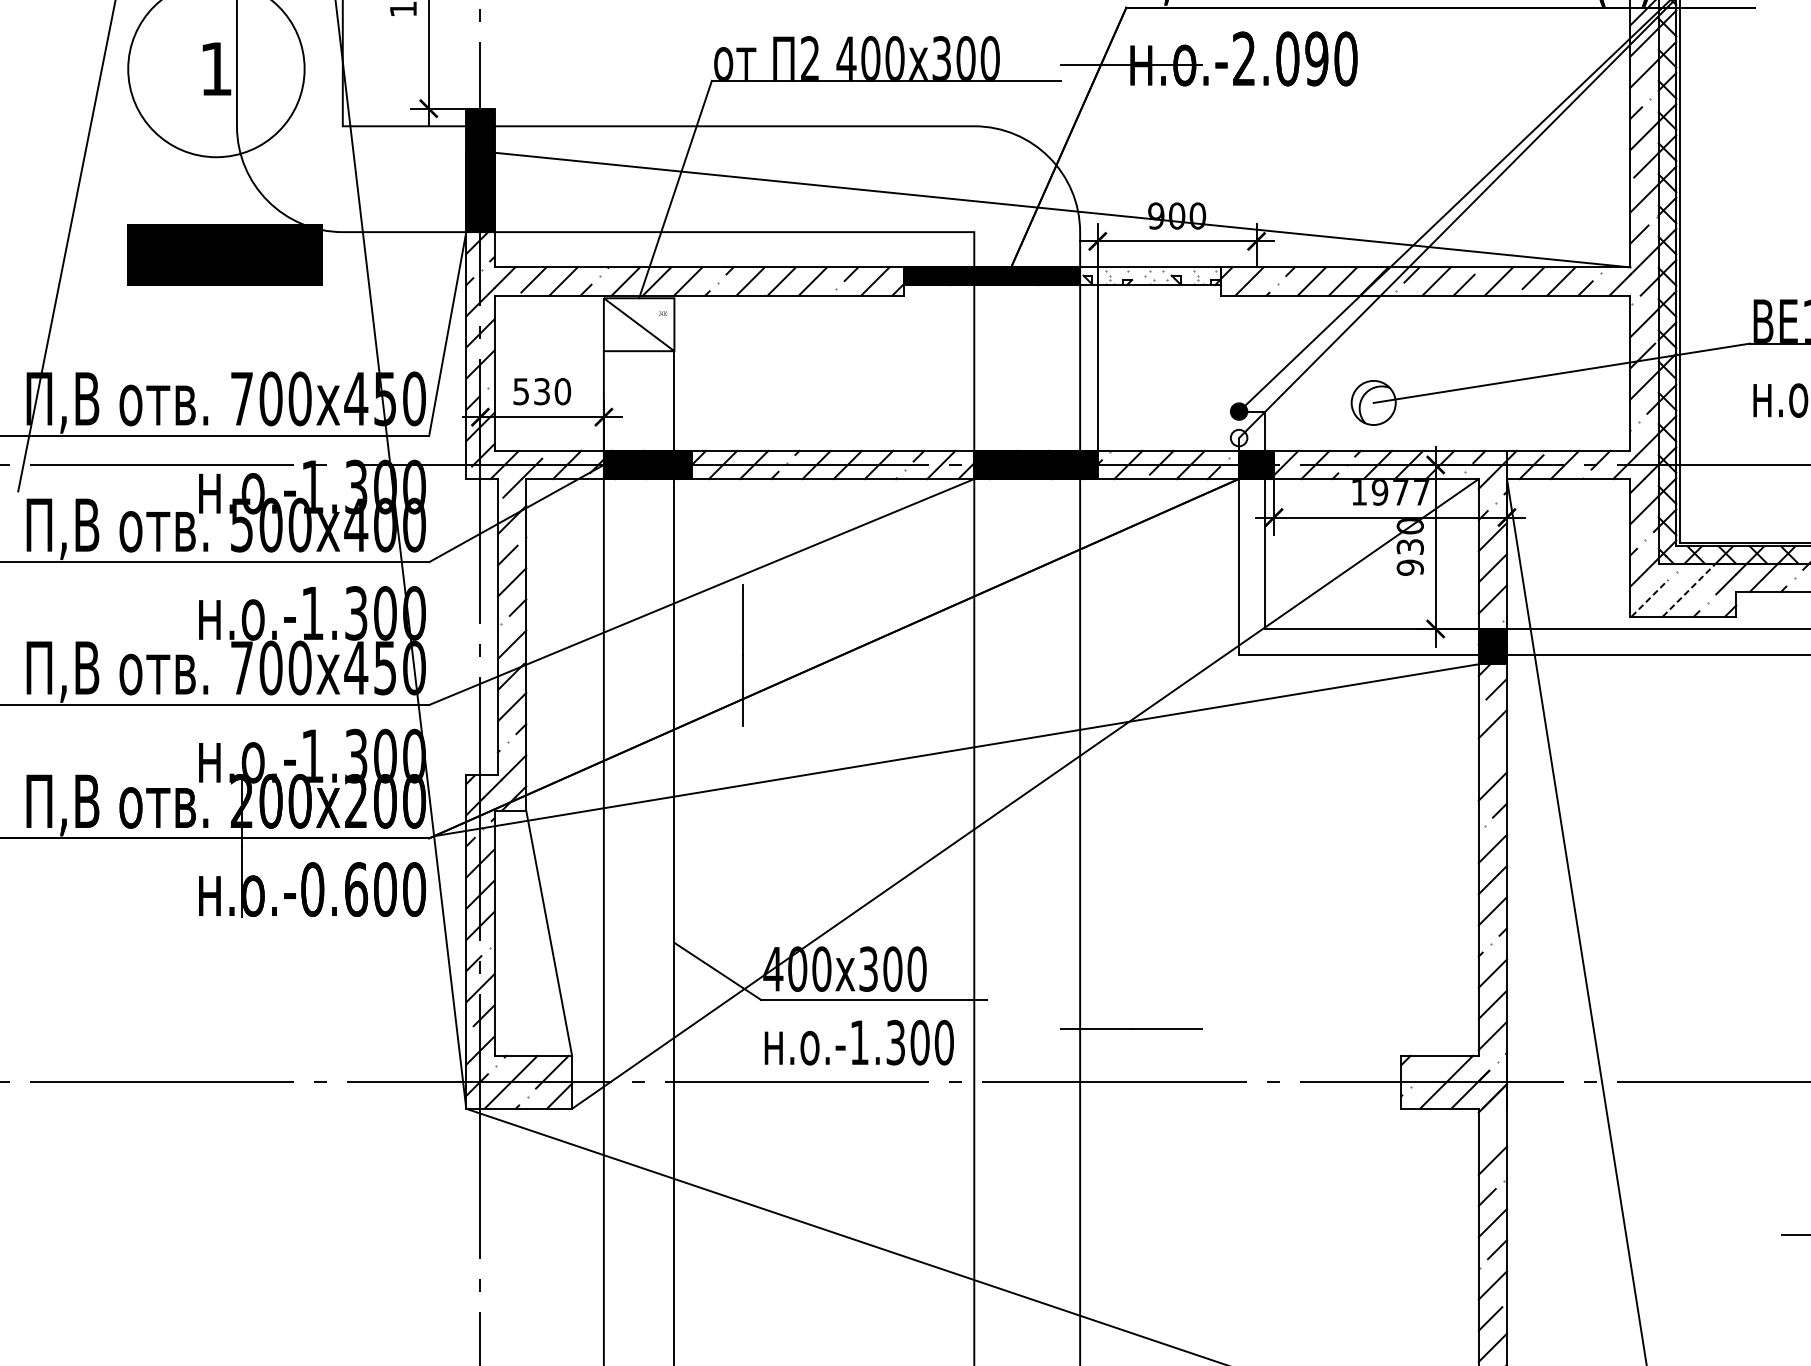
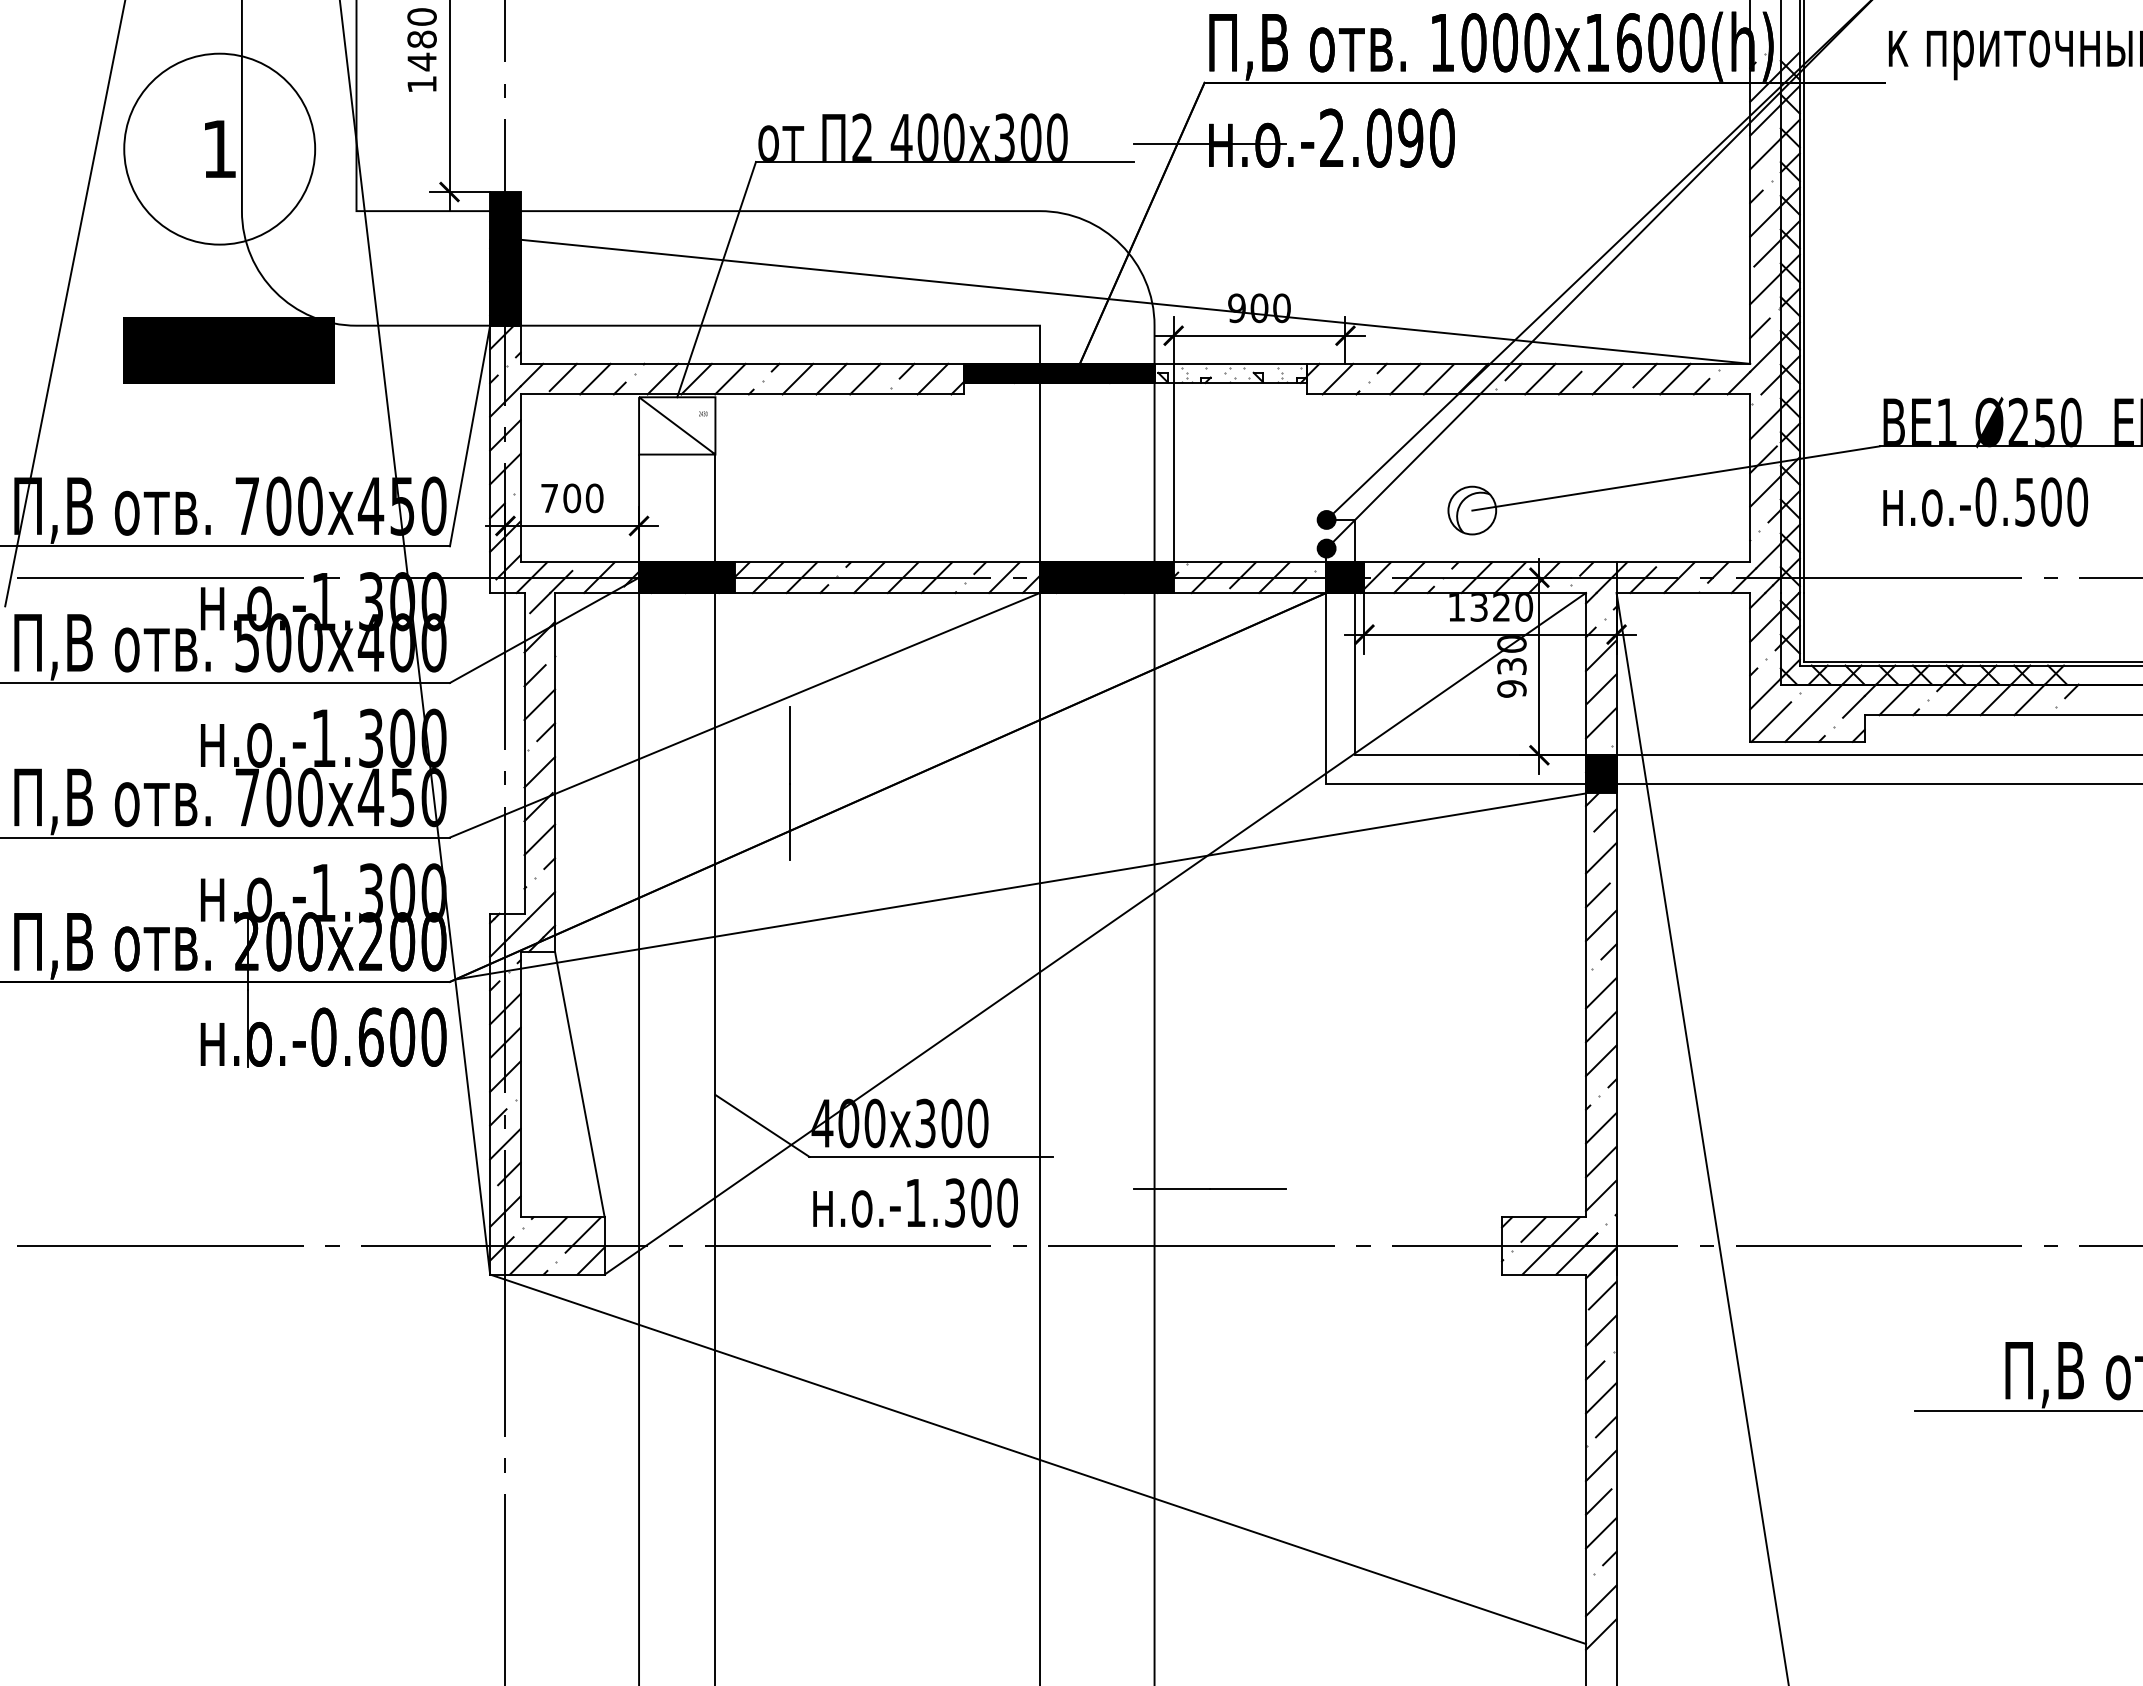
text: (532, 391) -> (561, 498), 530 -> 700
fill: (1238, 437) -> (1326, 548), added
text: (1400, 492) -> (1501, 607), 1977 -> 1320
line: (1688, 590) -> (1813, 713), dashed -> solid
line: (1650, 597) -> (1771, 721), dashed -> solid
line: (1489, 758) -> (1597, 895), added
line: (1430, 1067) -> (1533, 1229), added
line: (1493, 1128) -> (1602, 1295), added

